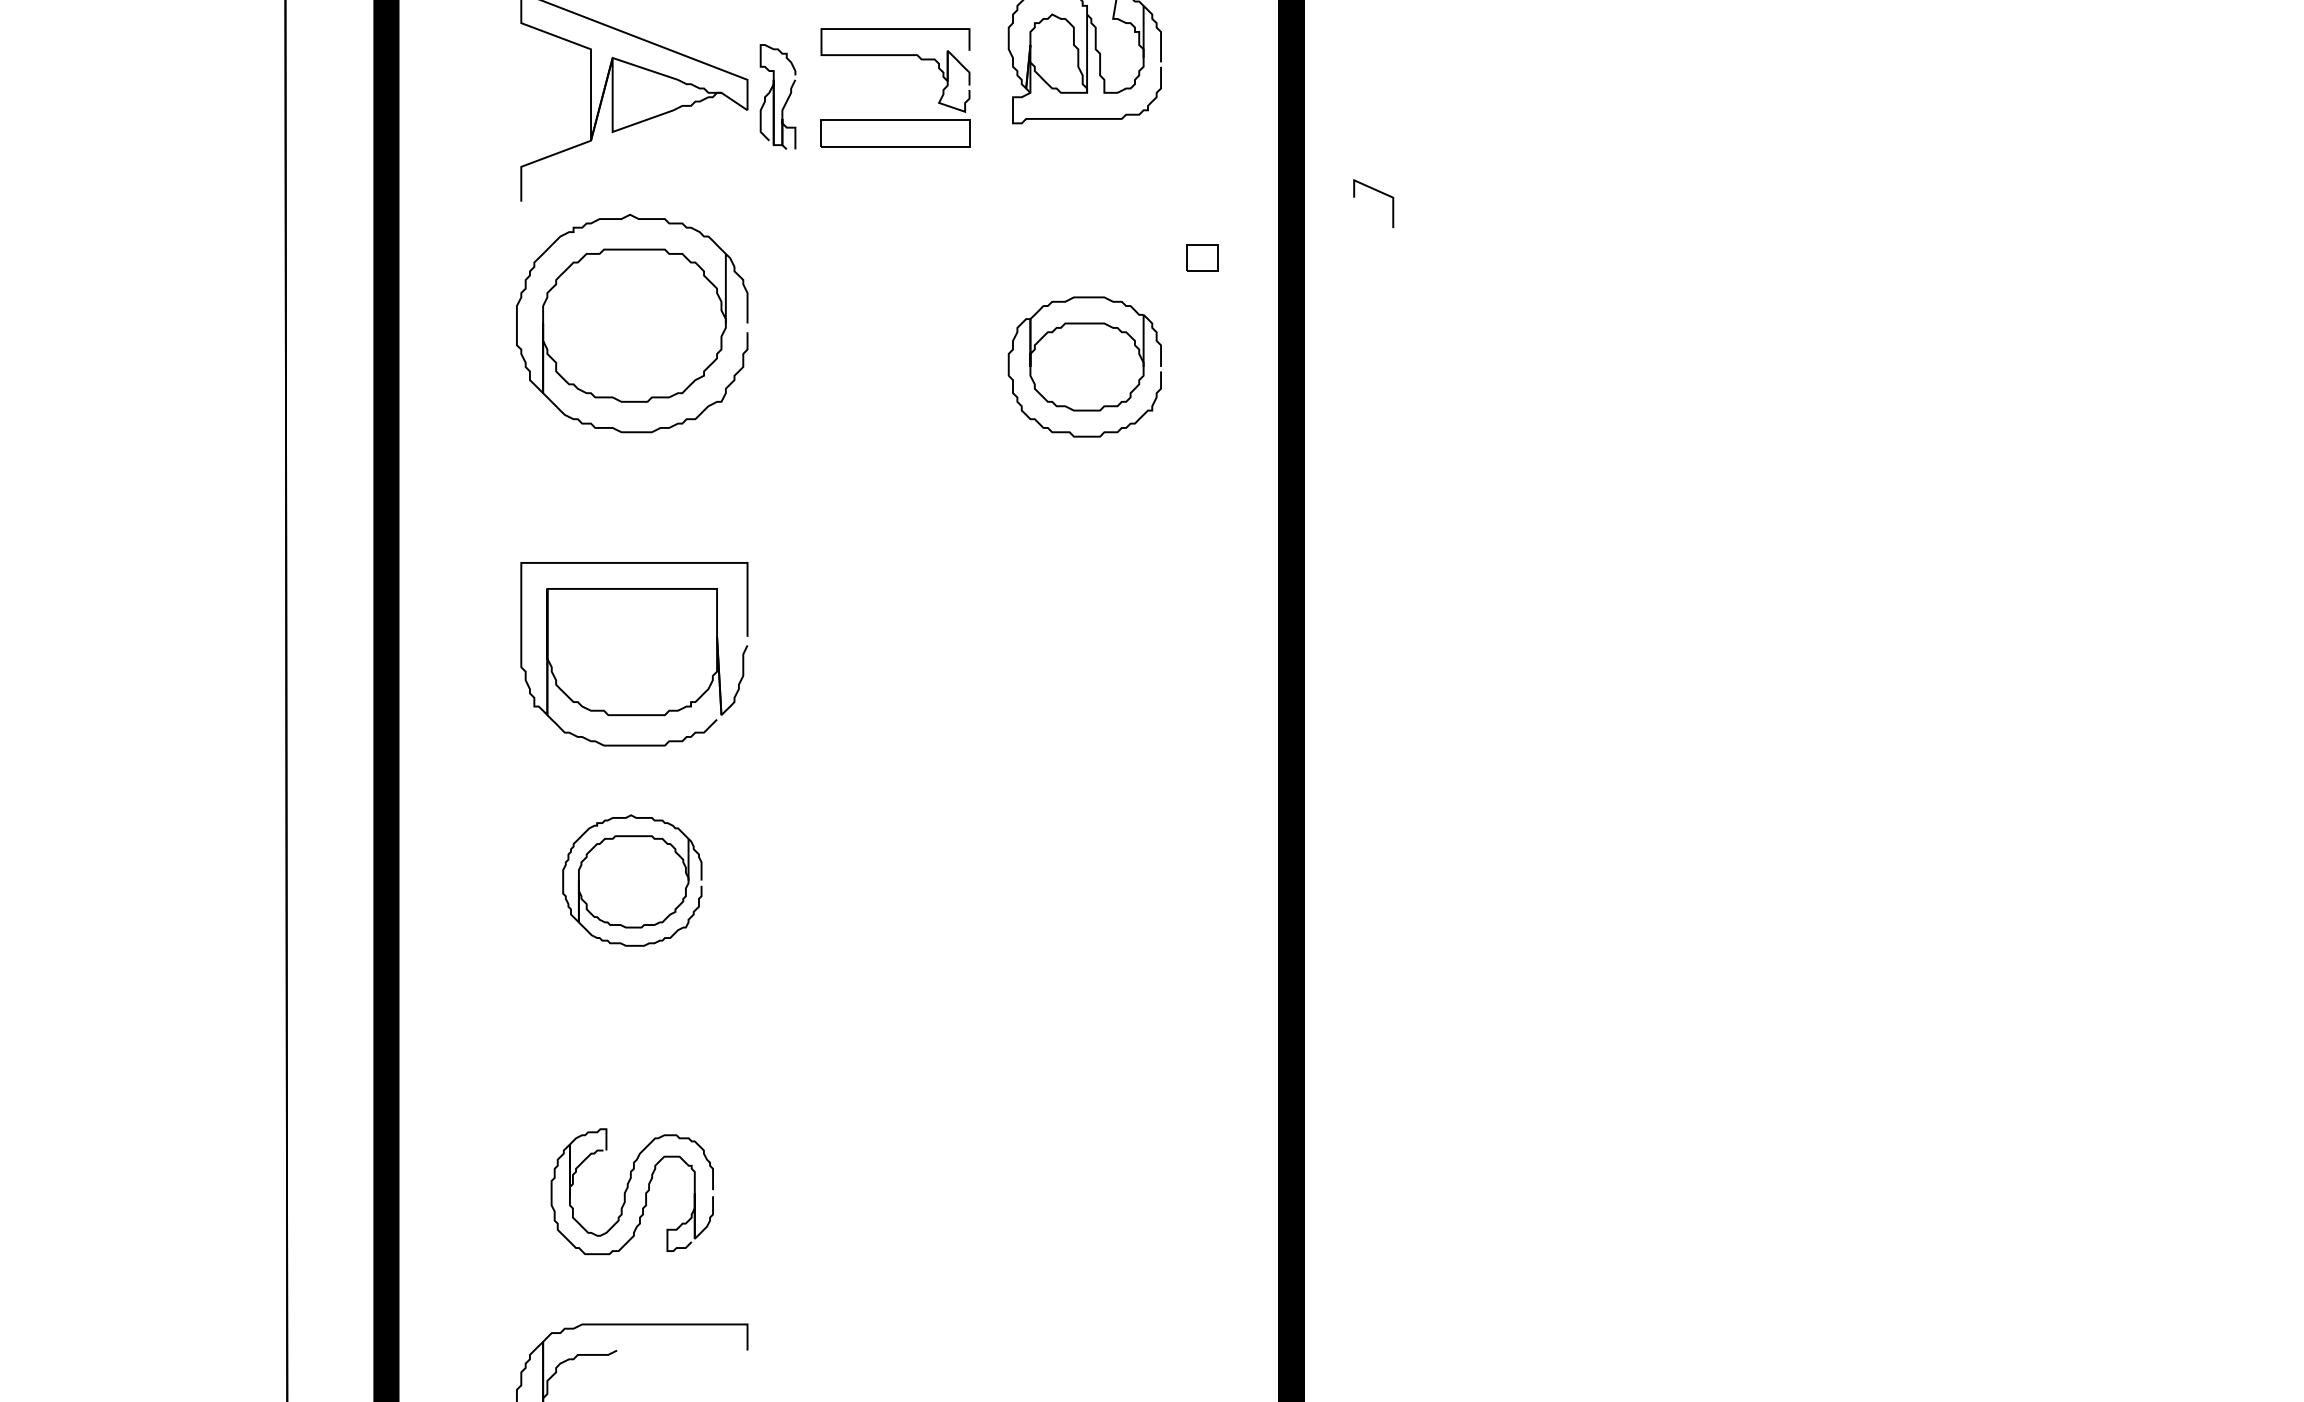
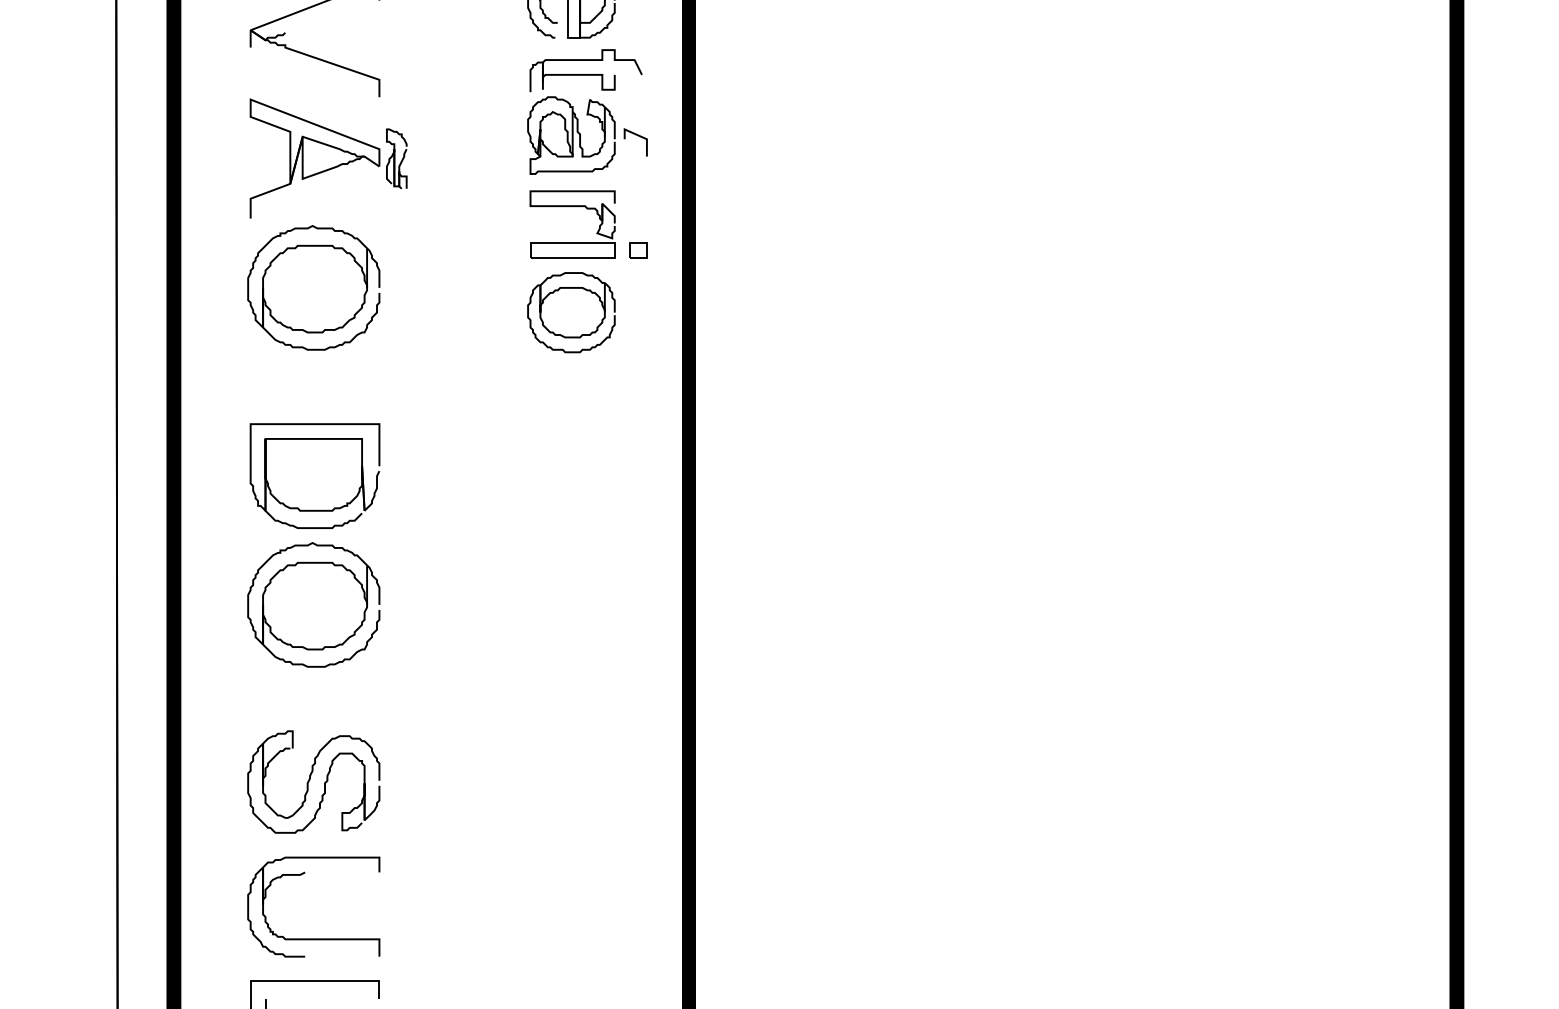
part: (895, 55) -> (572, 206), moved
line: (1376, 192) -> (637, 136), moved
part: (631, 879) -> (313, 604), size x1.67
part: (631, 1190) -> (313, 781), size x1.43

